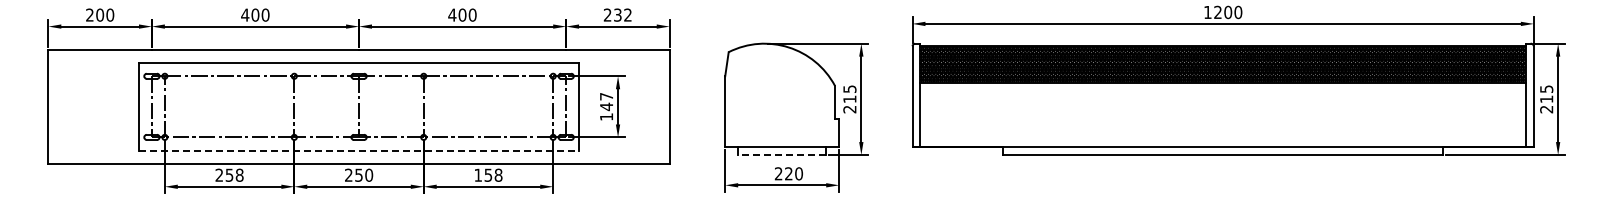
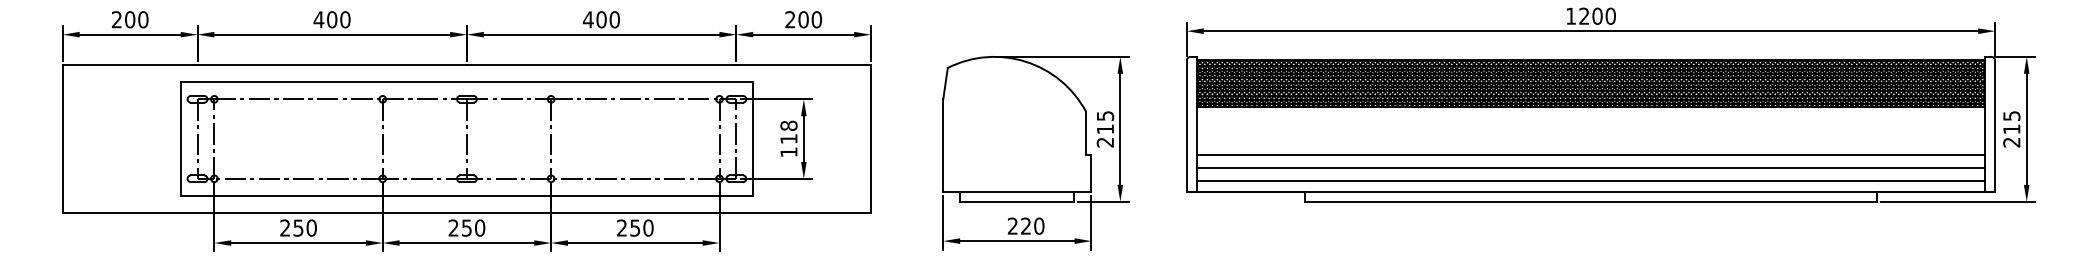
text: (622, 14) -> (809, 18), 232 -> 200
text: (606, 101) -> (788, 132), 147 -> 118
line: (1223, 118) -> (1591, 154), added
line: (1223, 129) -> (1591, 168), added
line: (1223, 139) -> (1591, 181), added
line: (359, 150) -> (467, 195), dashed -> solid
line: (782, 155) -> (1017, 202), dashed -> solid
text: (488, 174) -> (635, 227), 158 -> 250
text: (239, 175) -> (311, 228), 258 -> 250

